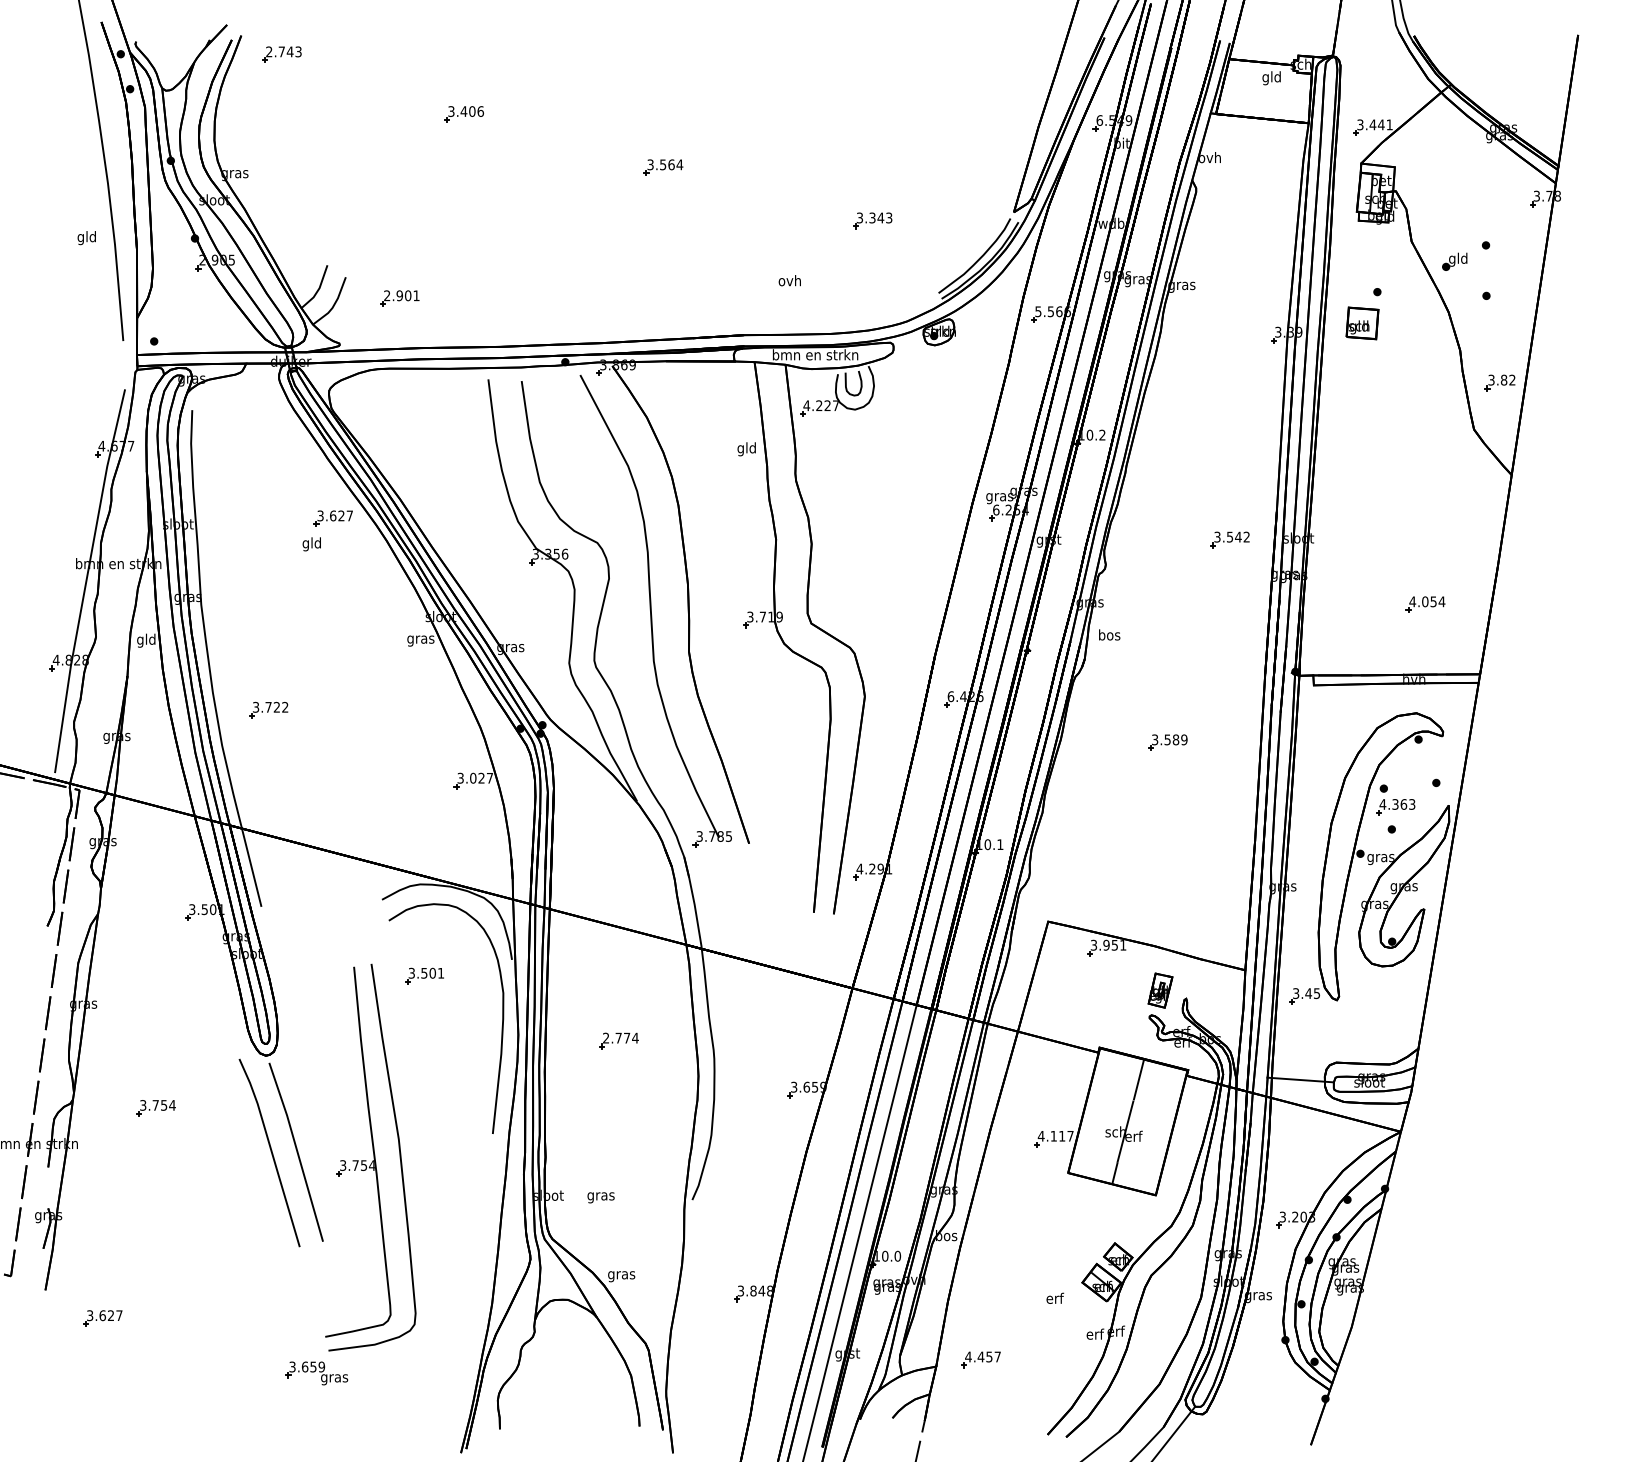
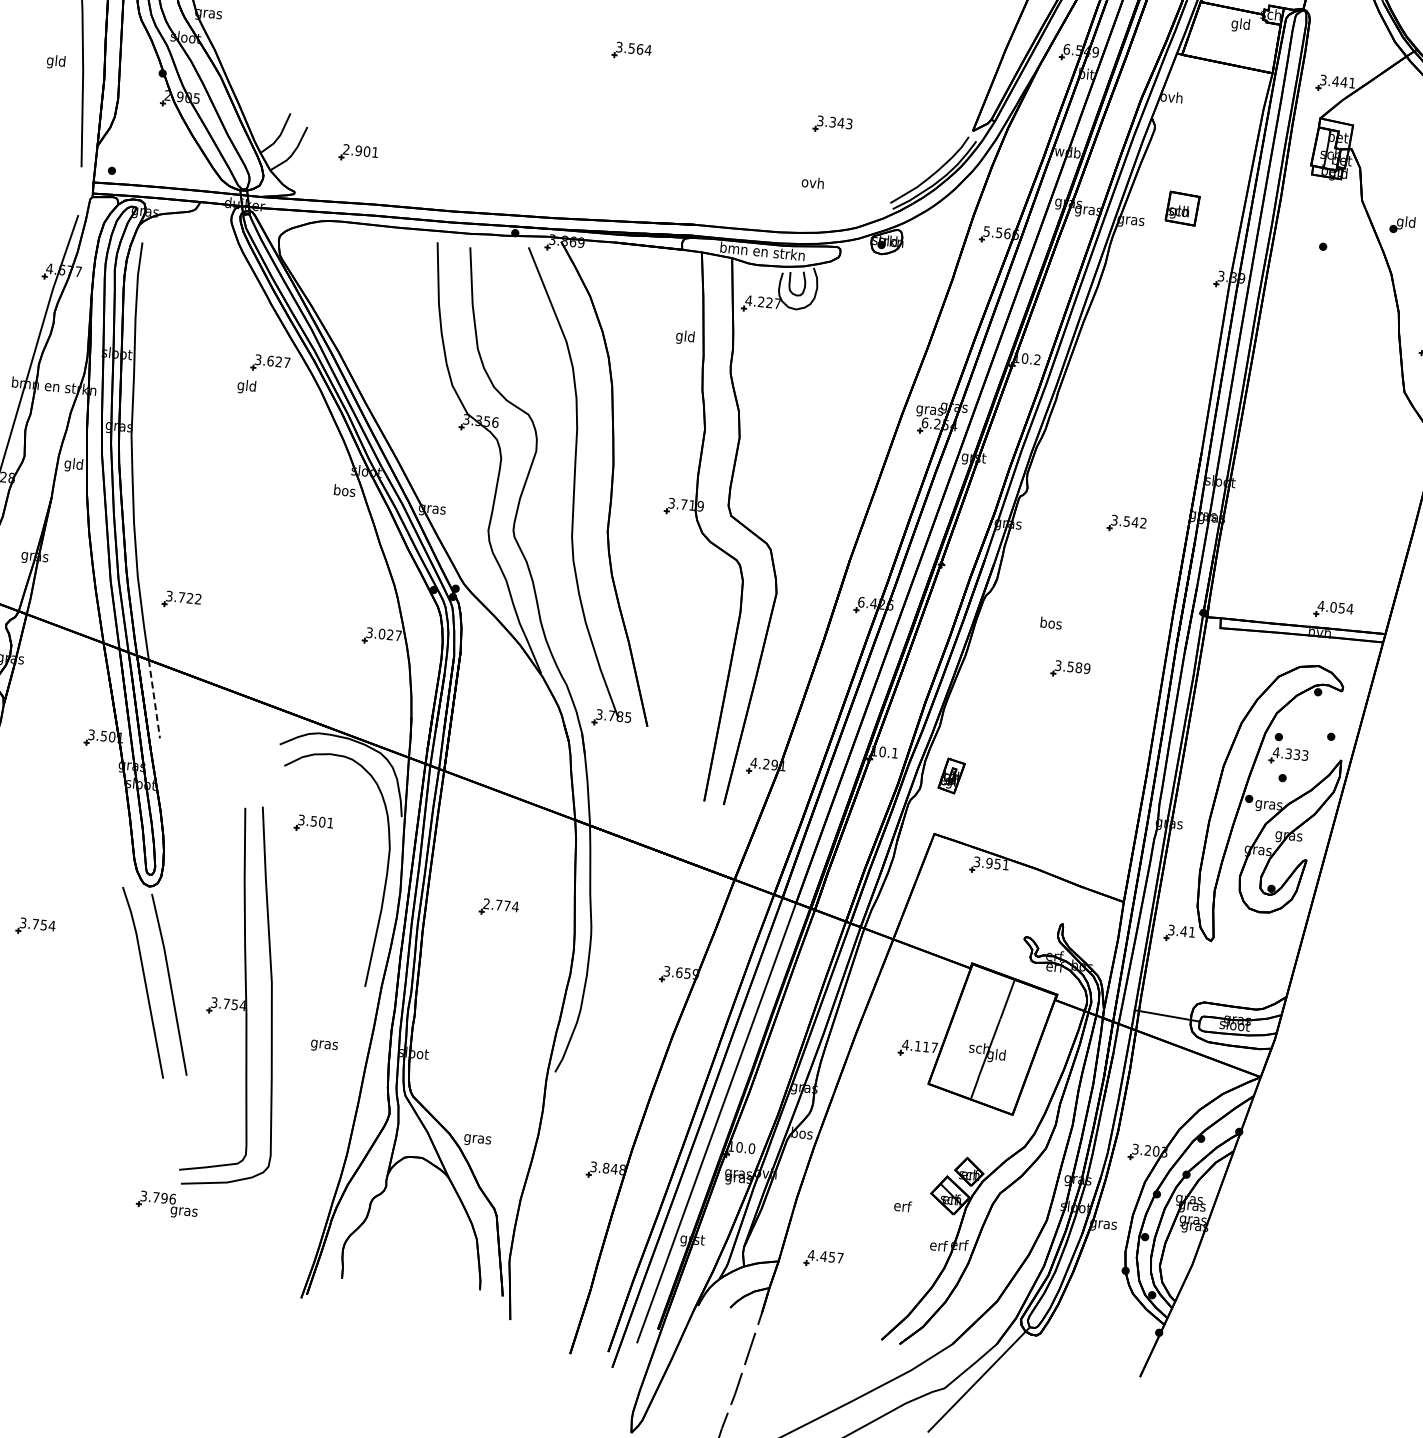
text: (789, 280) -> (812, 182), moved
part: (1362, 323) -> (1182, 208), moved
part: (1229, 539) -> (1126, 523), moved
part: (1425, 604) -> (1333, 610), moved
text: (1109, 634) -> (1051, 622), moved
text: (420, 639) -> (344, 491), gras -> bos
part: (268, 709) -> (181, 599), moved
text: (1403, 804) -> (1296, 754), 4.363 -> 4.333
line: (251, 867) -> (154, 699), solid -> dashed
part: (1160, 990) -> (951, 775), moved
text: (1317, 993) -> (1192, 932), 3.45 -> 3.41
text: (1133, 1137) -> (996, 1055), erf -> gld
text: (600, 1197) -> (323, 1045), moved
text: (313, 1366) -> (164, 1197), 3.659 -> 3.796

